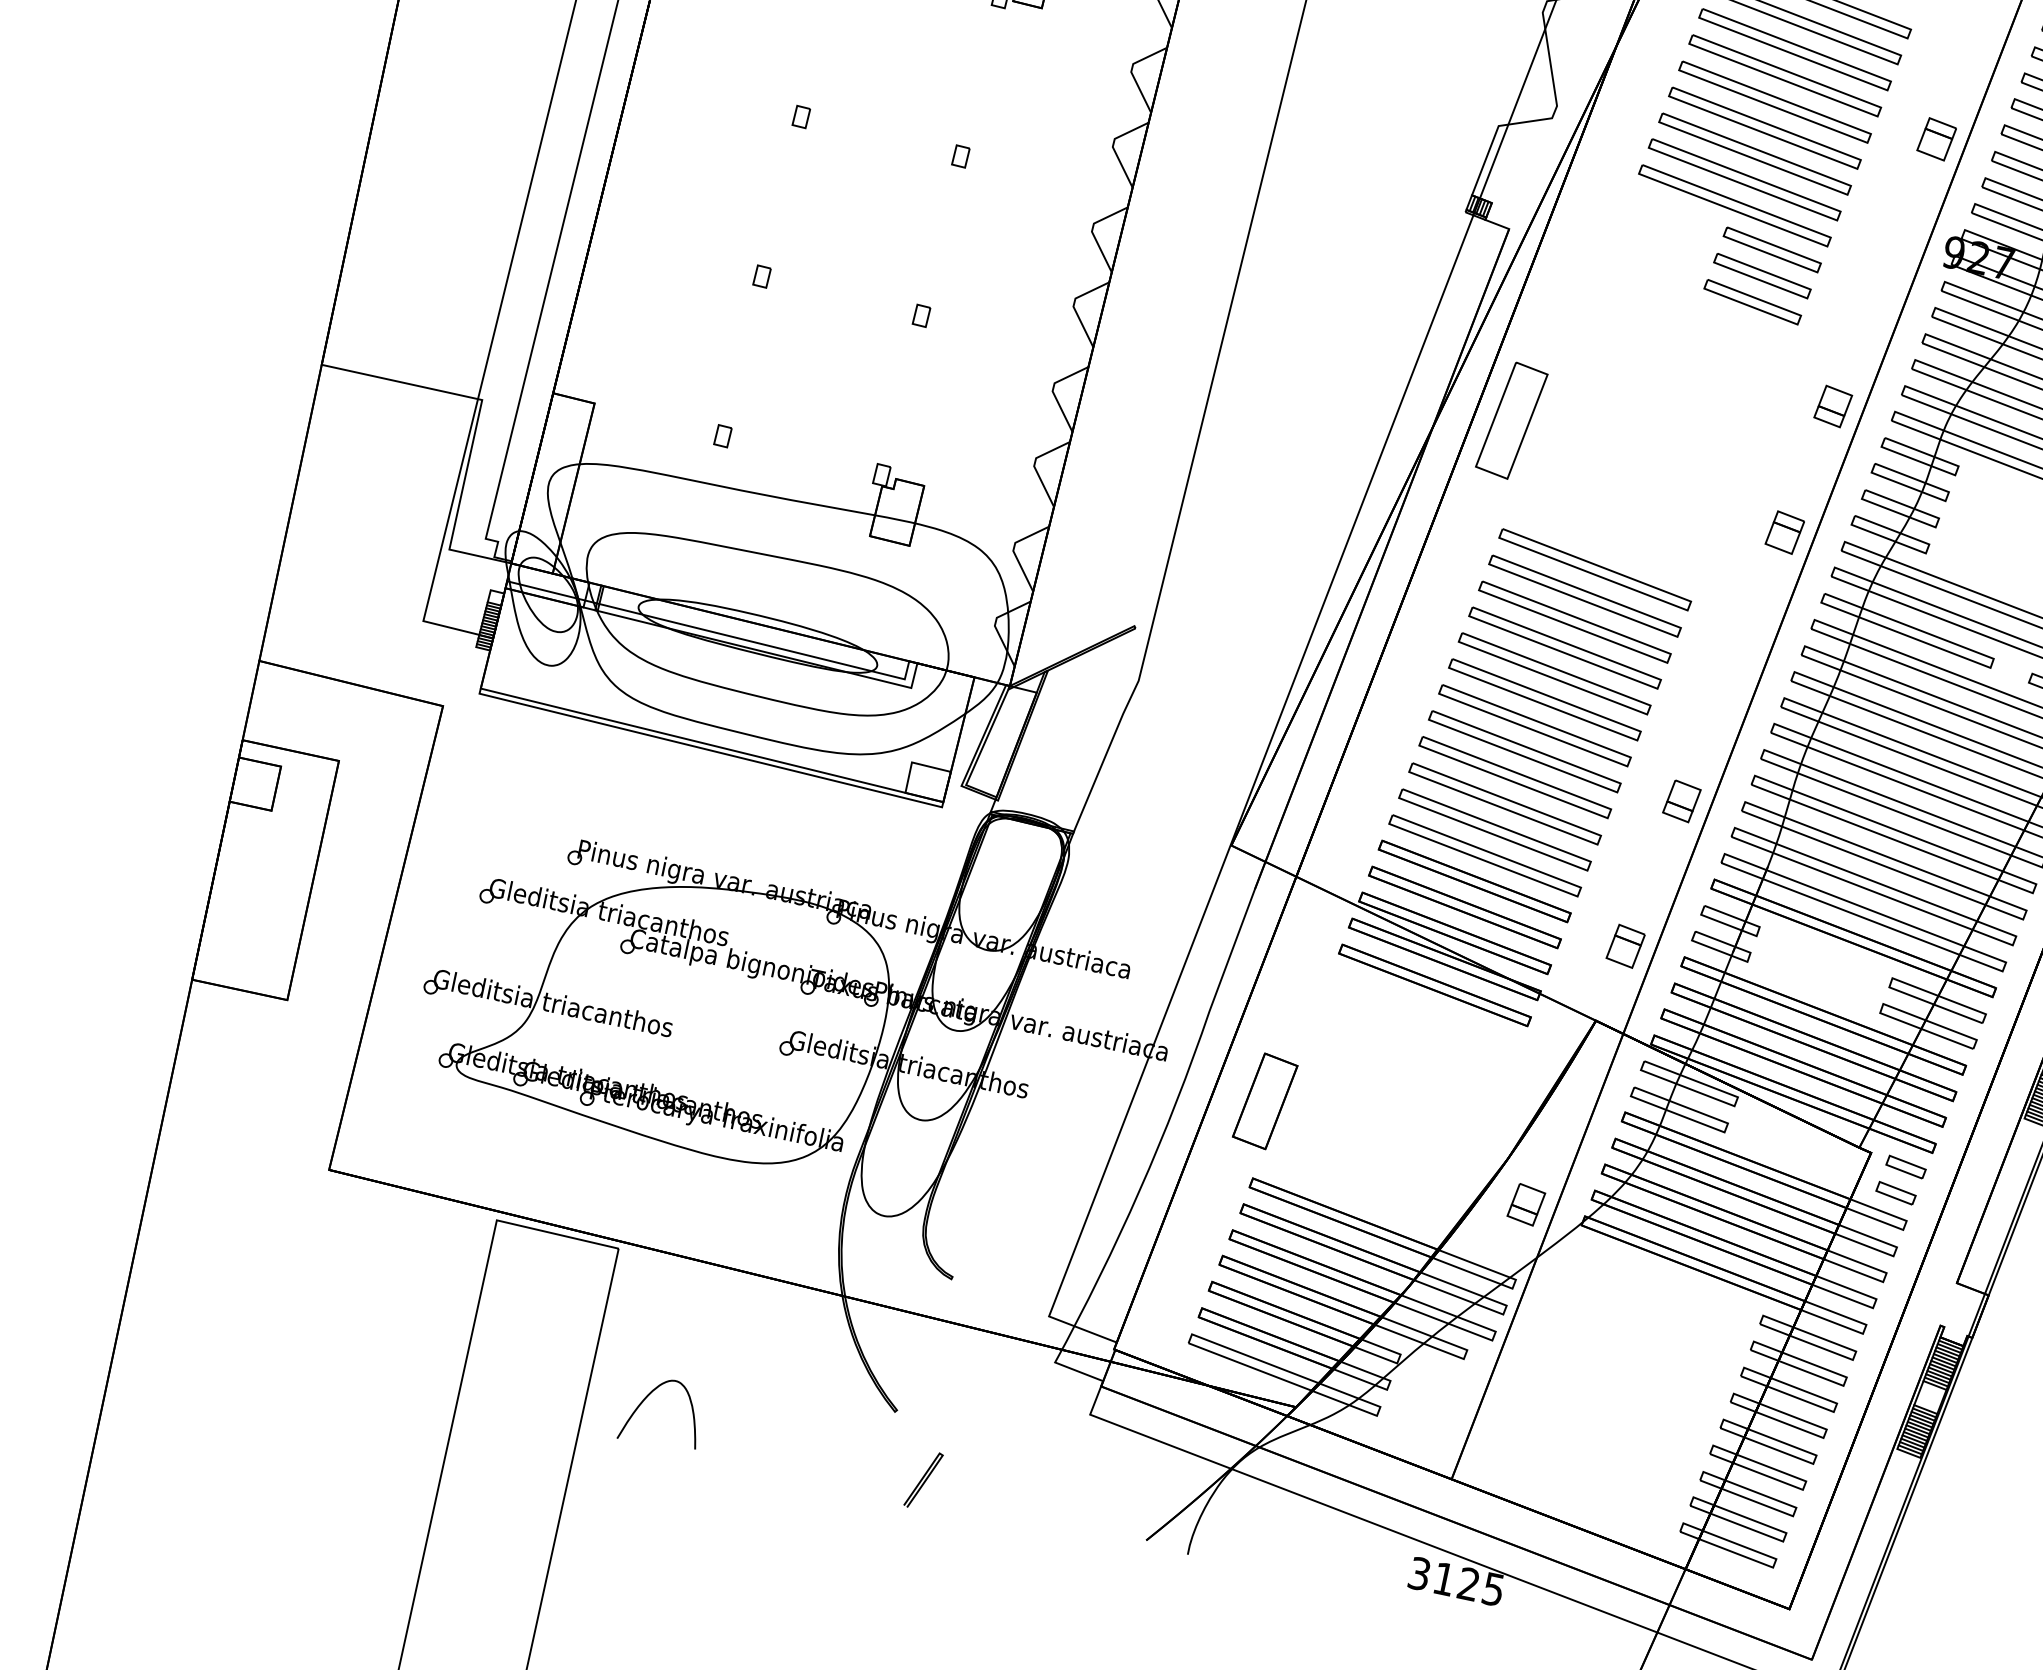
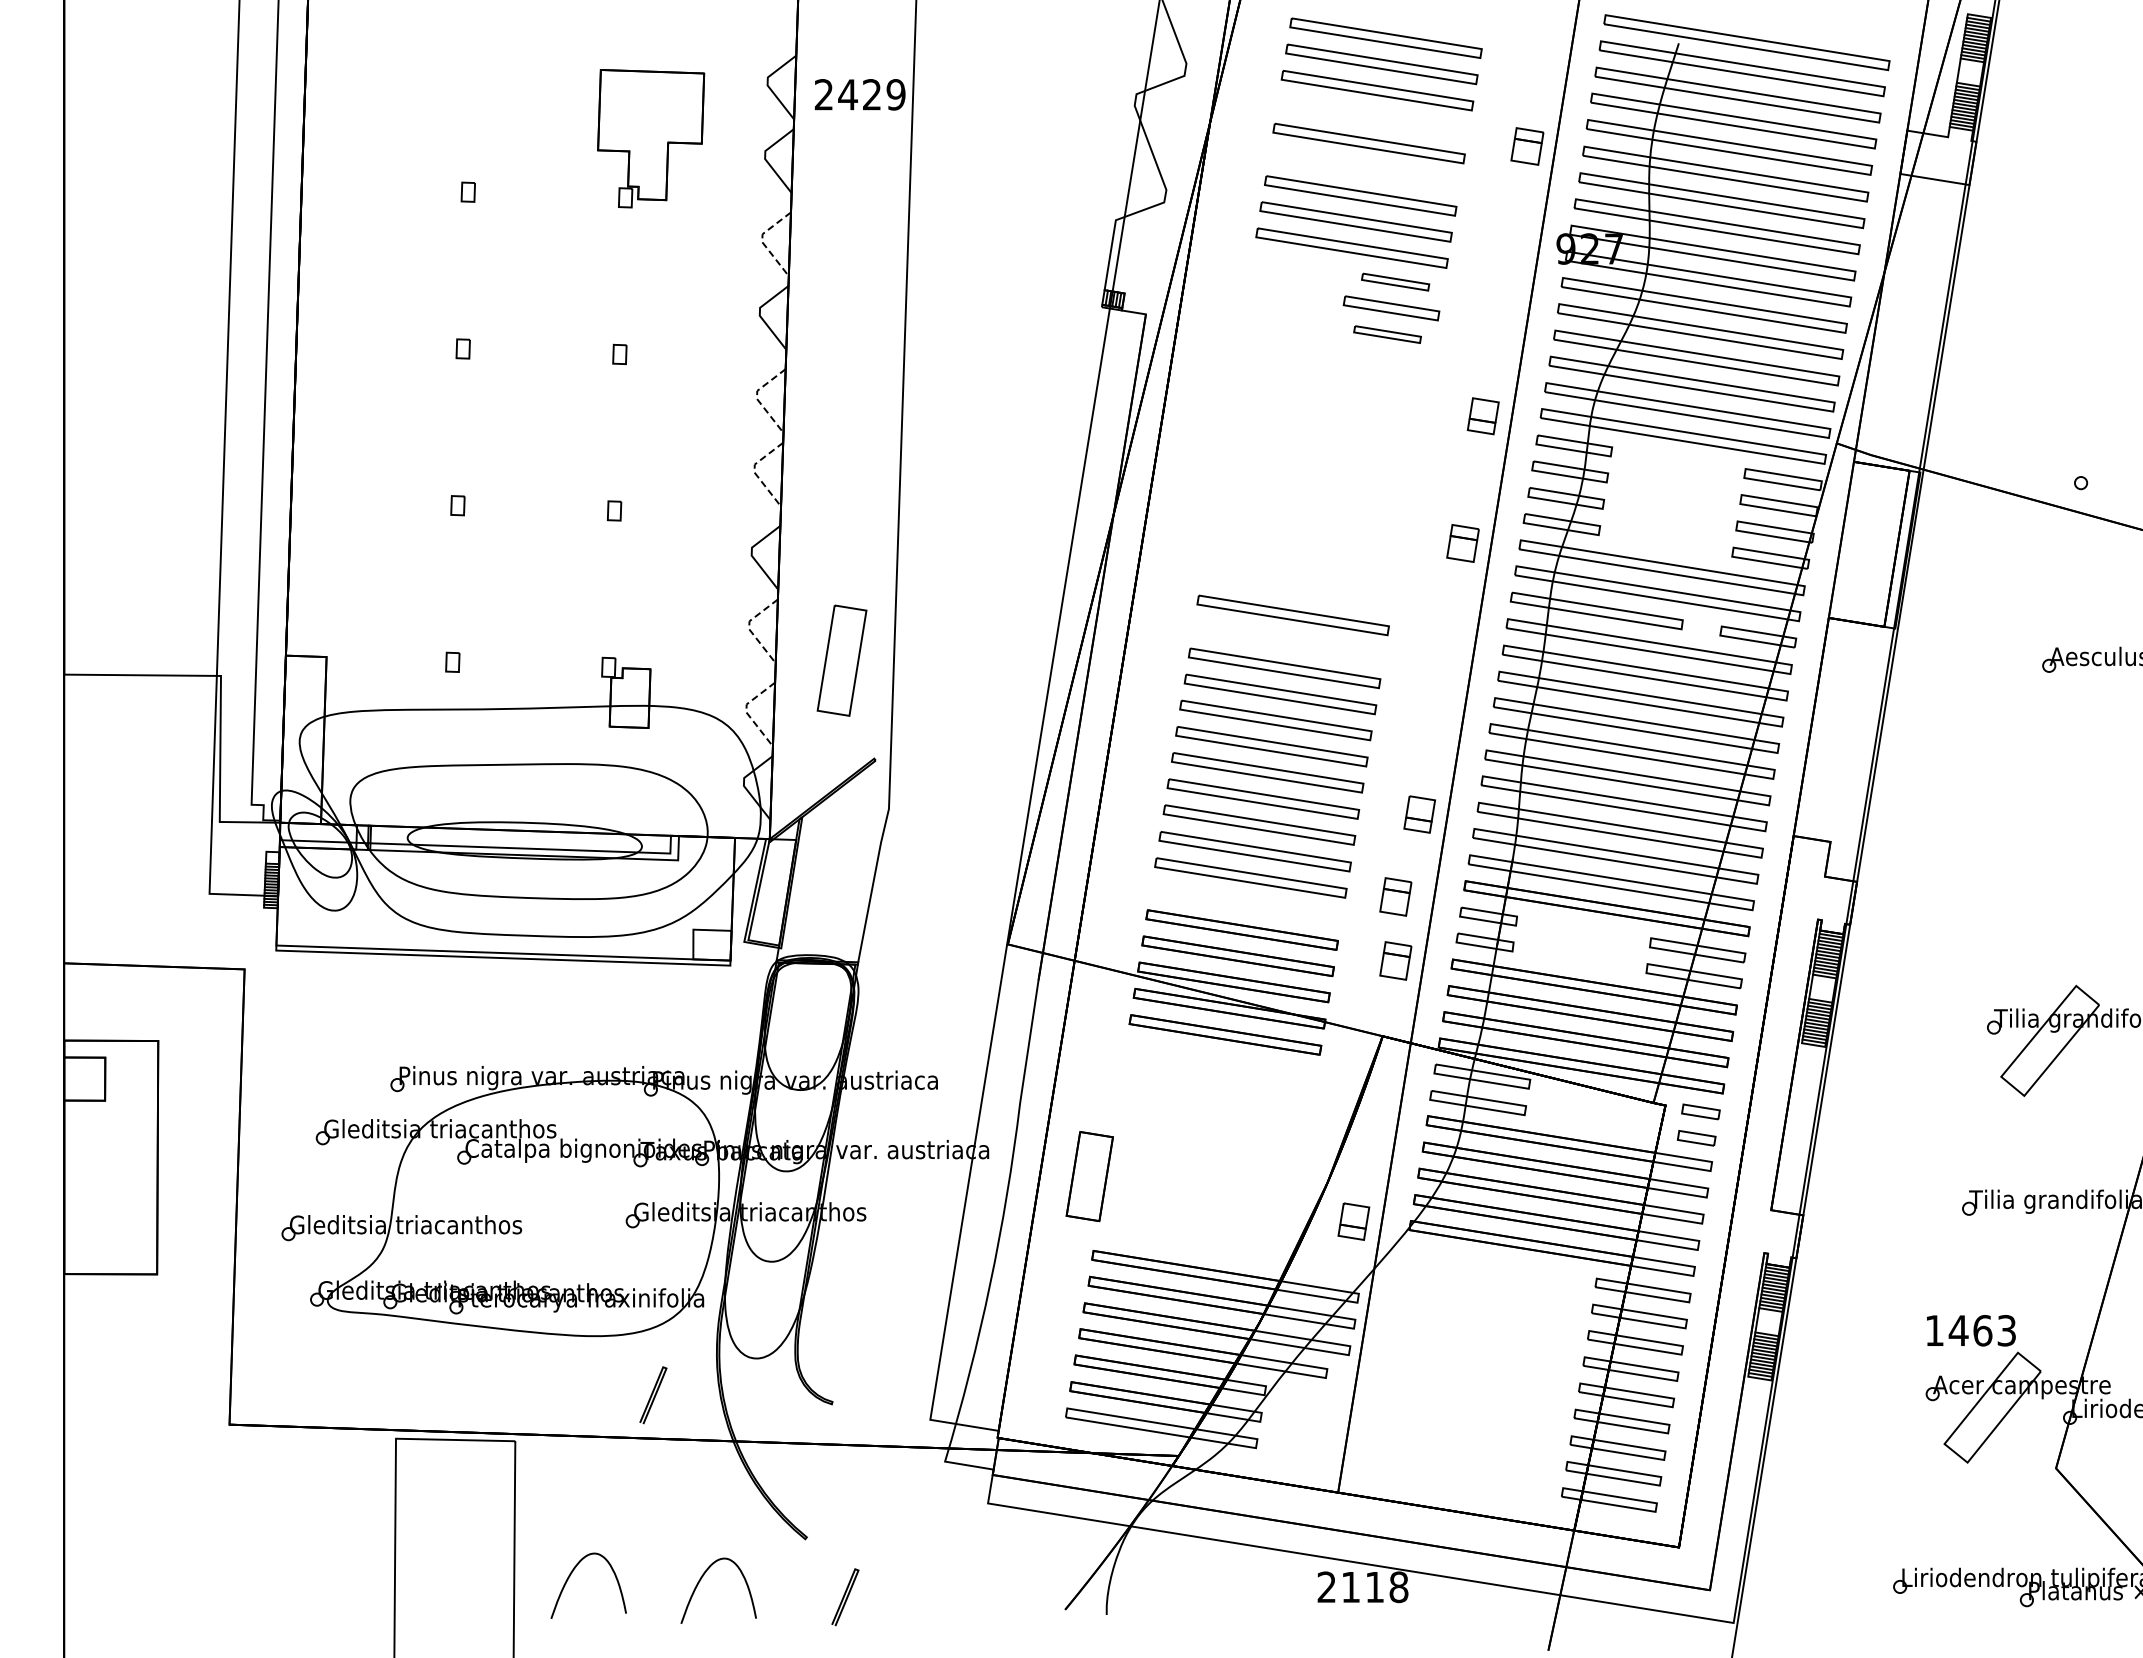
line: (1131, 72) -> (762, 242), solid -> dashed
part: (1785, 75) -> (1373, 116), removed
part: (1764, 127) -> (1364, 169), removed
line: (1091, 231) -> (756, 398), solid -> dashed
part: (1772, 250) -> (1395, 282), size x0.7
part: (1752, 301) -> (1387, 334), size x0.7
line: (1073, 306) -> (754, 472), solid -> dashed
part: (1511, 420) -> (841, 660), moved
line: (1034, 466) -> (749, 629), solid -> dashed
line: (1013, 551) -> (746, 712), solid -> dashed
part: (1584, 595) -> (1288, 641), removed
part: (1484, 855) -> (1246, 903), removed
part: (1639, 880) -> (1395, 896), added
curve: (769, 1231) -> (652, 1395), added
curve: (778, 1432) -> (700, 1581), added
text: (1456, 1581) -> (1362, 1587), 3125 -> 2118

